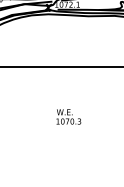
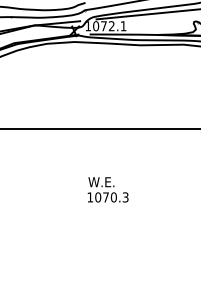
text: (68, 116) -> (107, 189), moved

